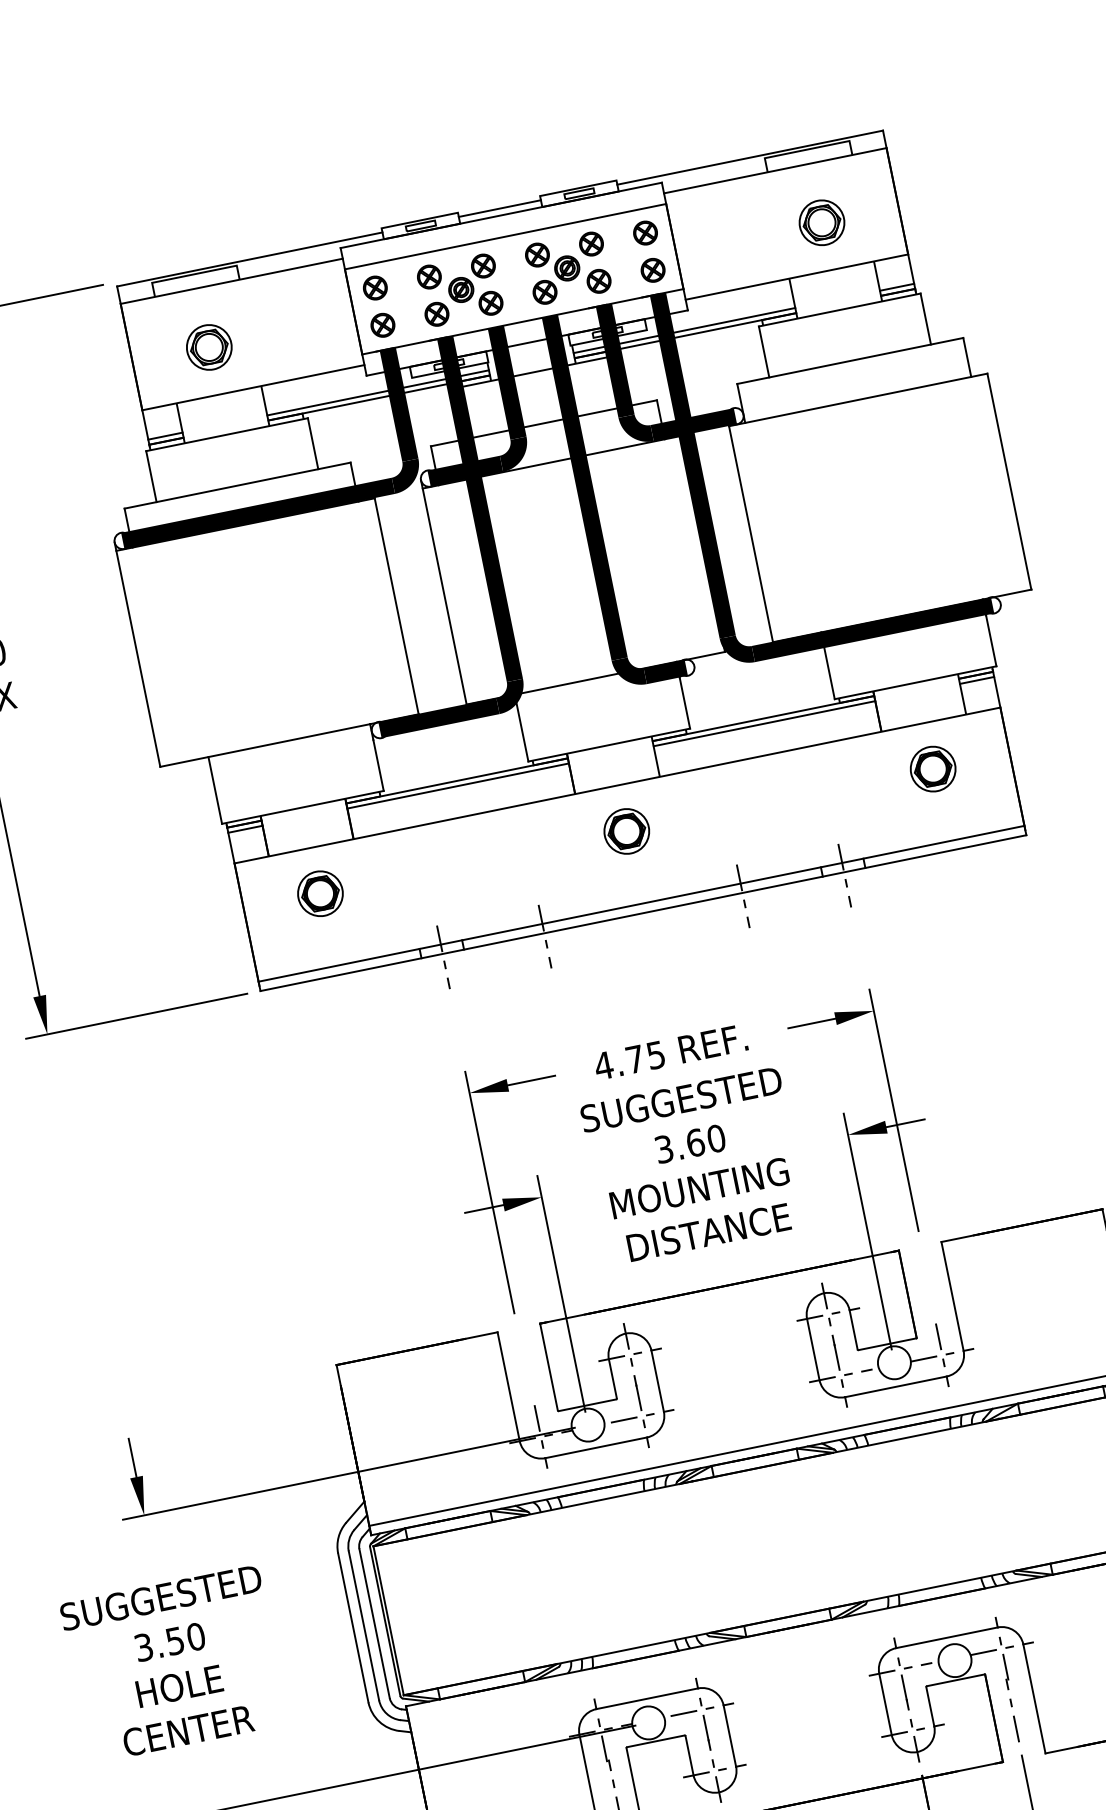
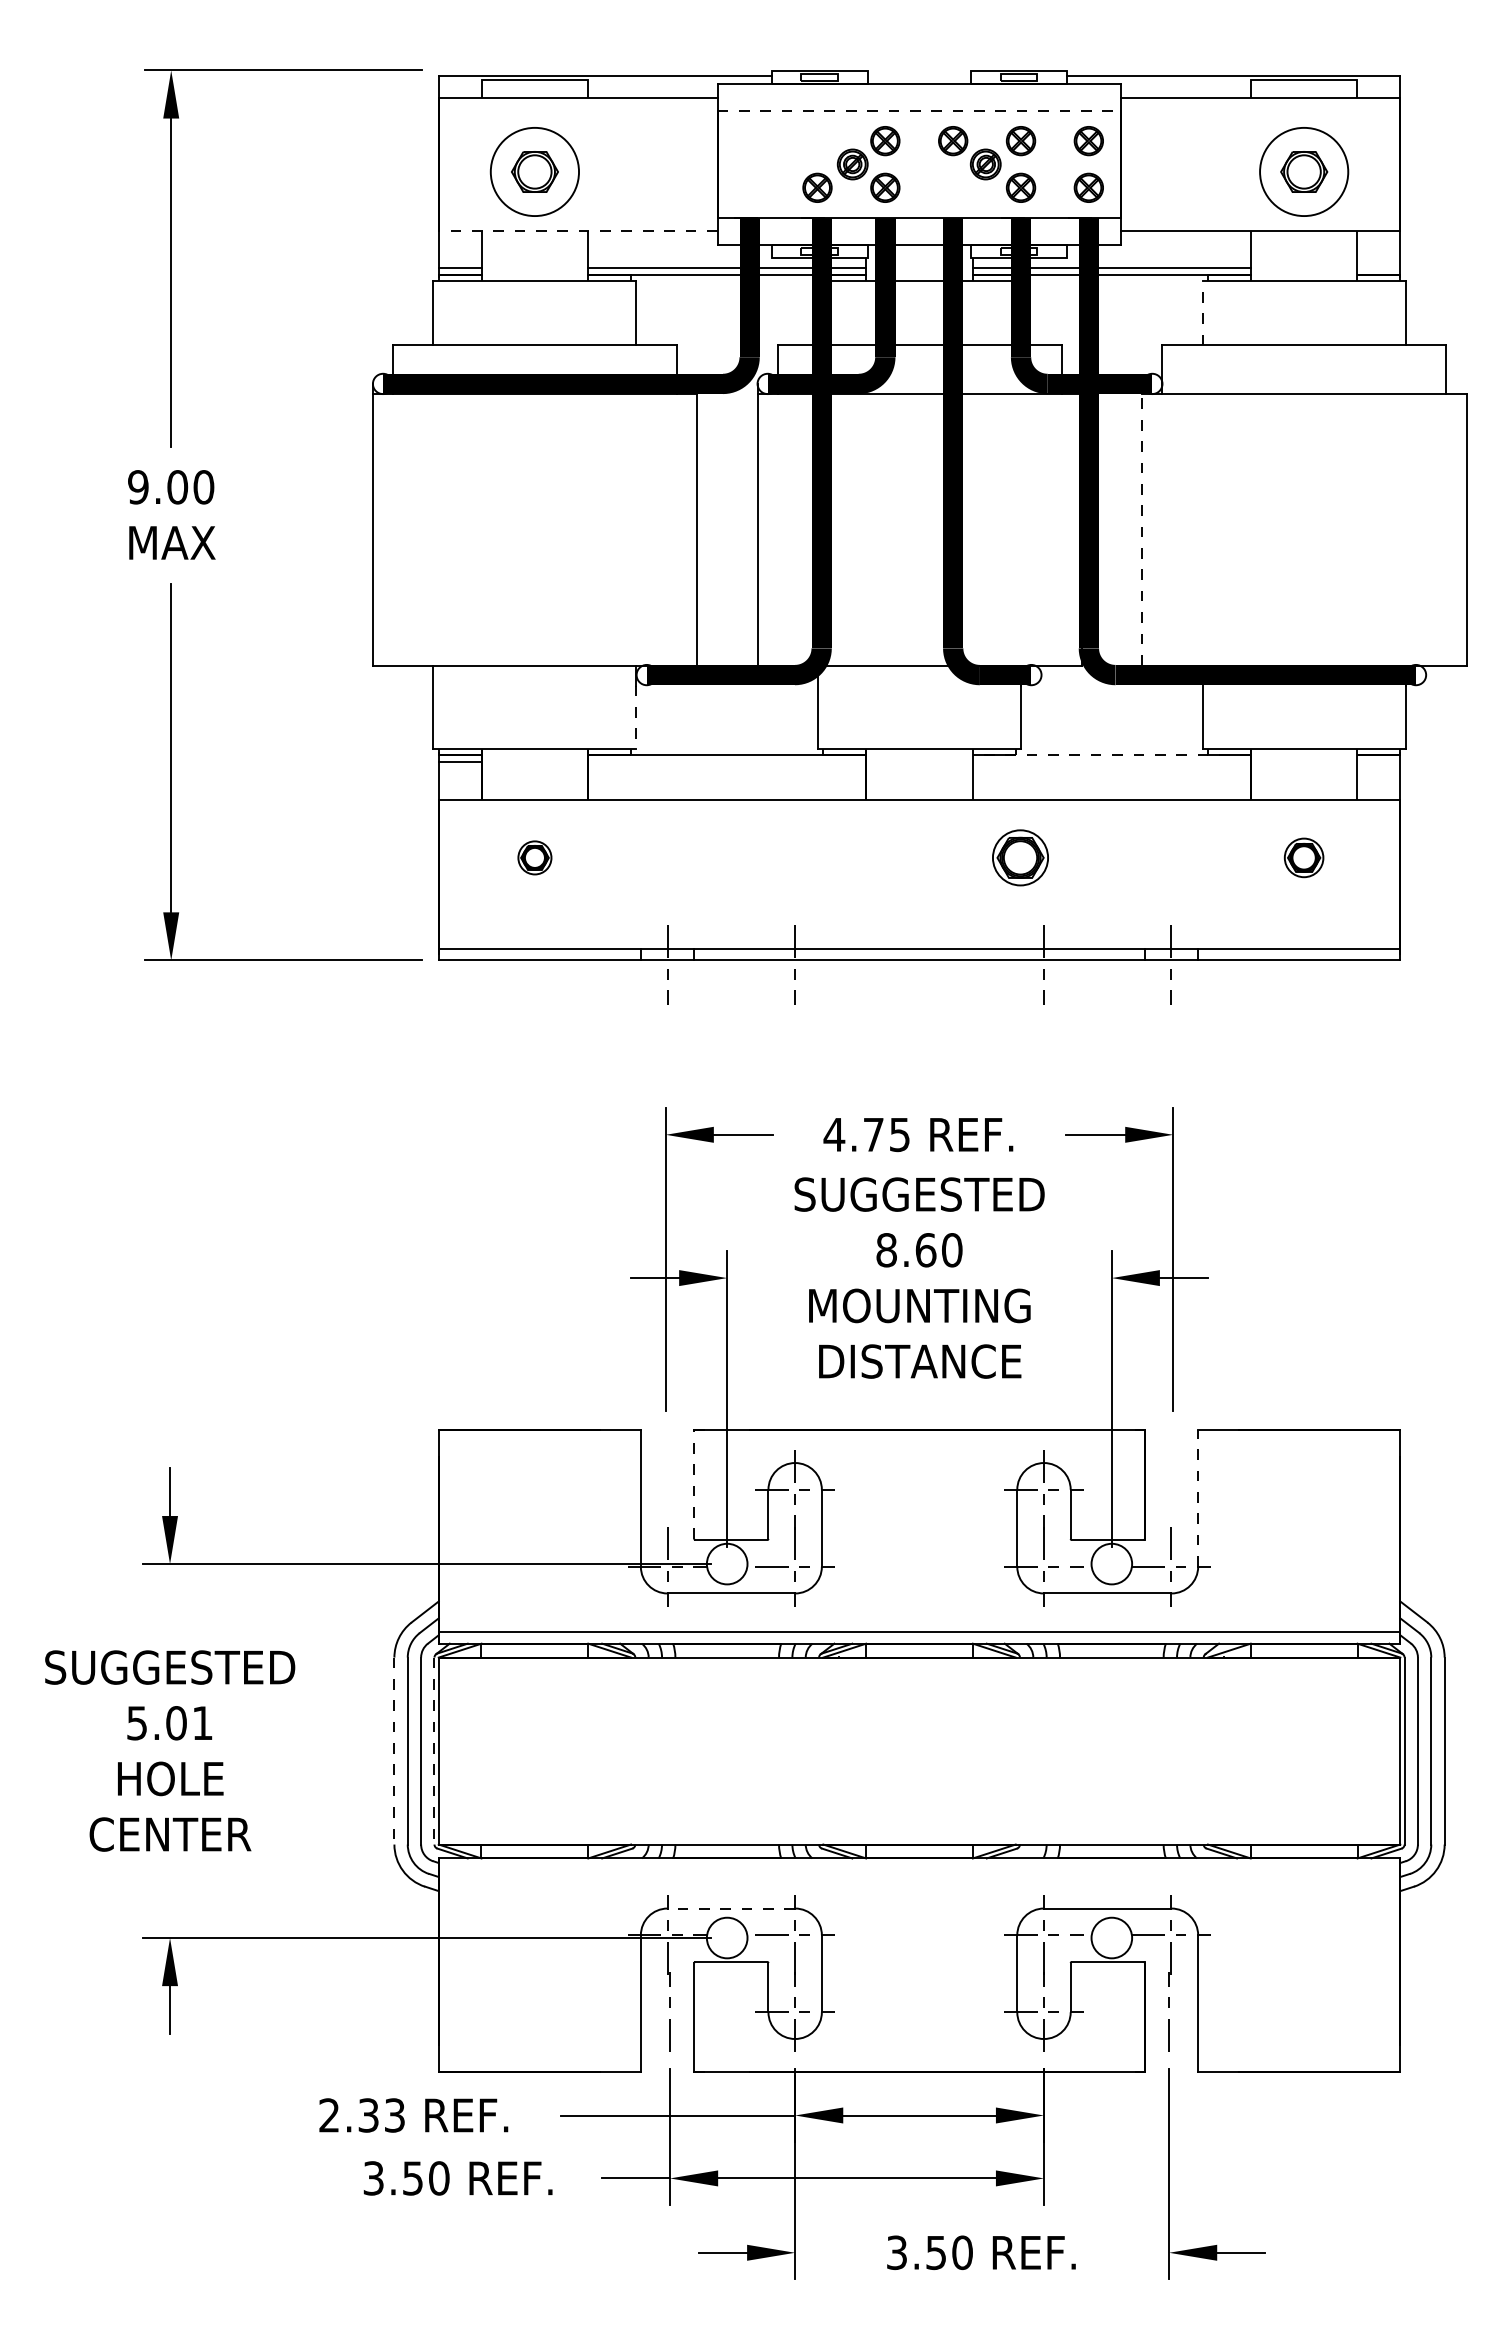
line: (499, 208) -> (918, 75), removed
circle: (821, 222) -> (1303, 171), size x1.6
line: (505, 236) -> (919, 111), solid -> dashed
part: (429, 277) -> (817, 141), removed
line: (896, 287) -> (1378, 268), removed
part: (375, 288) -> (749, 141), removed
part: (545, 292) -> (953, 187), removed
part: (382, 325) -> (749, 187), removed
circle: (208, 347) -> (534, 171), size x1.6
line: (763, 352) -> (1202, 313), solid -> dashed
line: (252, 387) -> (577, 231), solid -> dashed
line: (750, 529) -> (1142, 524), solid -> dashed
line: (976, 680) -> (1378, 761), removed
line: (763, 718) -> (1111, 755), solid -> dashed
line: (764, 723) -> (1111, 761), removed
line: (378, 765) -> (636, 717), solid -> dashed
part: (932, 768) -> (1303, 857), size x0.7
line: (458, 785) -> (727, 761), removed
part: (626, 831) -> (1020, 857), moved
part: (320, 893) -> (534, 857), size x0.6
text: (664, 1149) -> (886, 1250), 3.60 -> 8.60
line: (952, 1295) -> (1198, 1497), solid -> dashed
line: (549, 1367) -> (694, 1484), solid -> dashed
line: (385, 1621) -> (434, 1751), solid -> dashed
line: (353, 1628) -> (394, 1751), solid -> dashed
text: (170, 1642) -> (170, 1723), 3.50 -> 5.01
line: (647, 1698) -> (731, 1908), solid -> dashed

